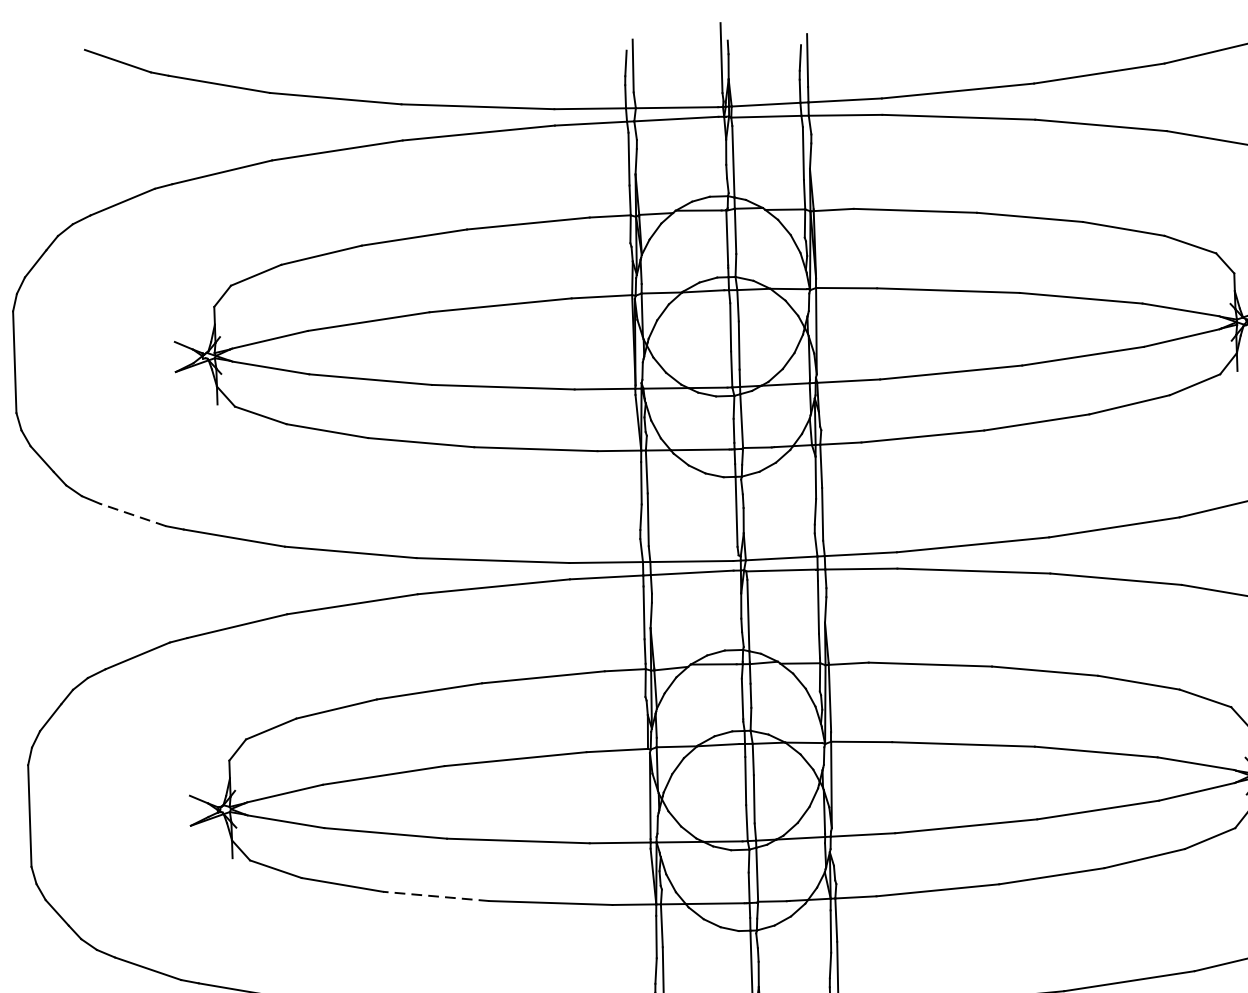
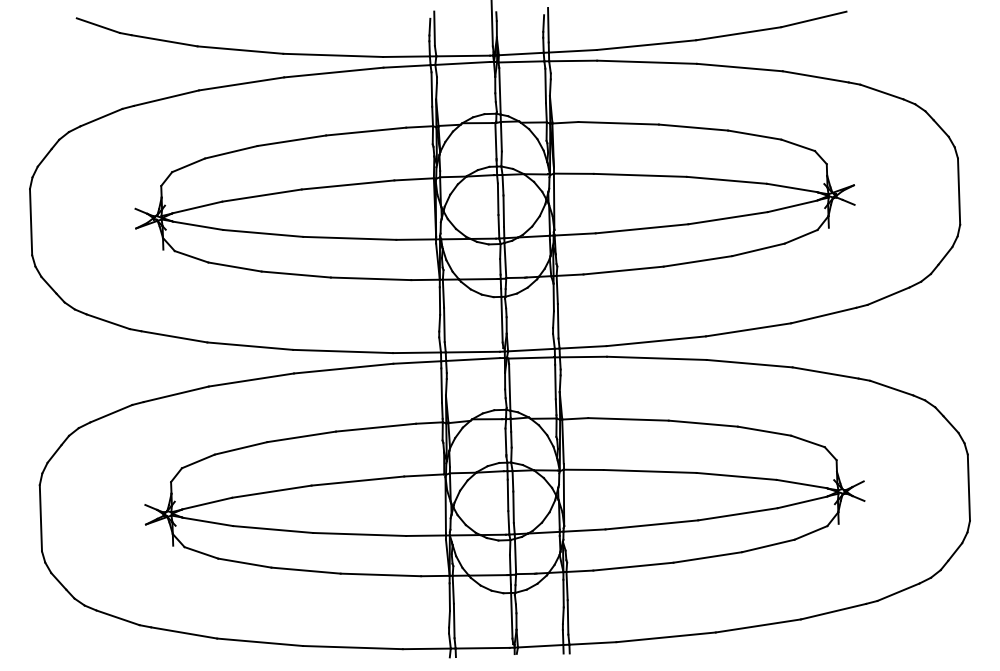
line: (133, 514) -> (108, 321), dashed -> solid
line: (436, 896) -> (306, 570), dashed -> solid

